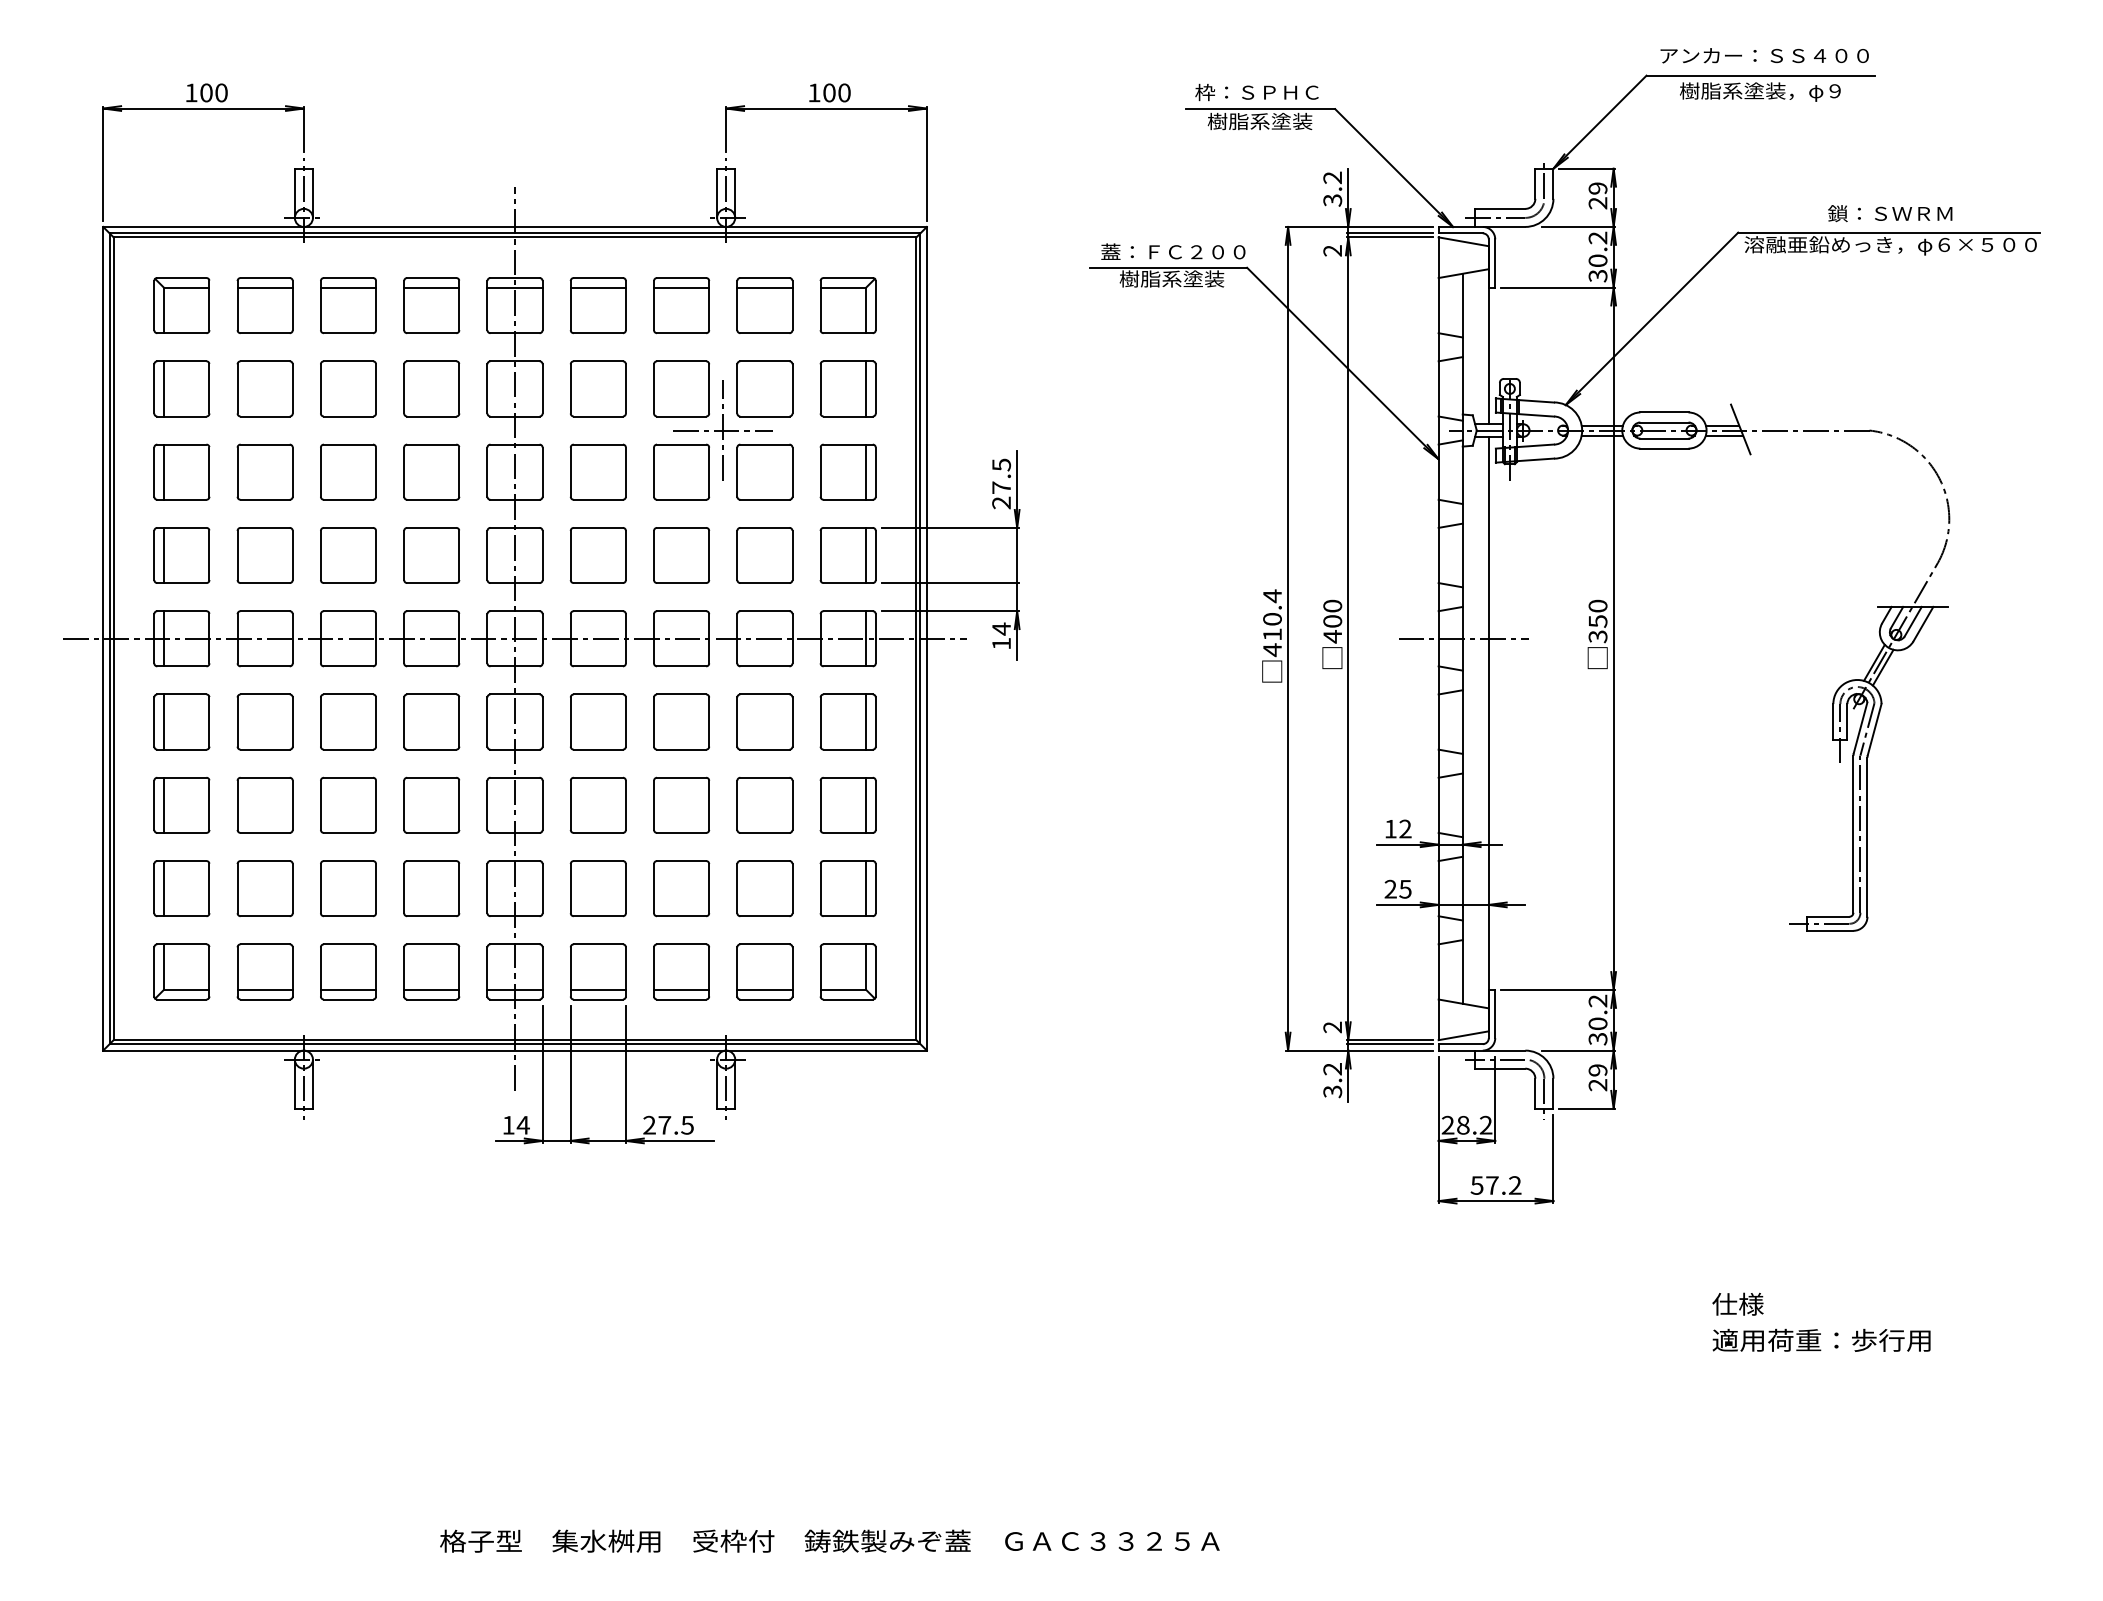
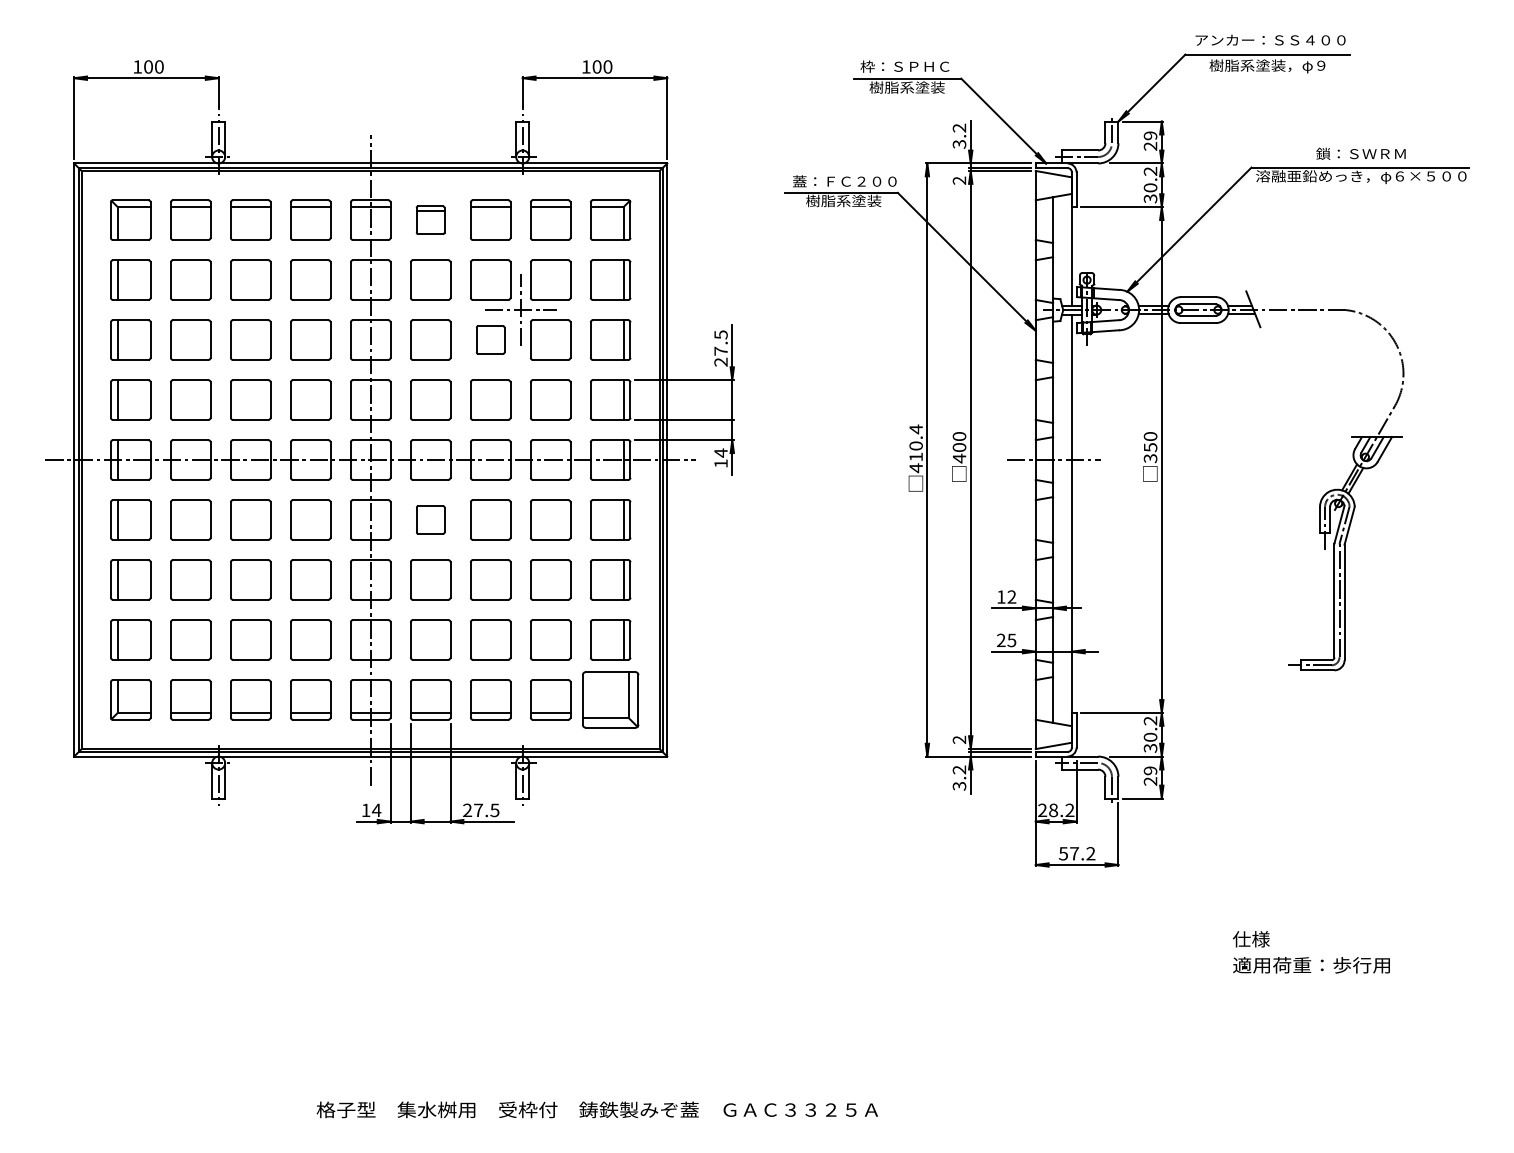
part: (597, 305) -> (430, 220), size x0.7
part: (681, 471) -> (490, 339), size x0.7
part: (598, 721) -> (430, 519), size x0.7
part: (847, 971) -> (610, 699), size x1.4

